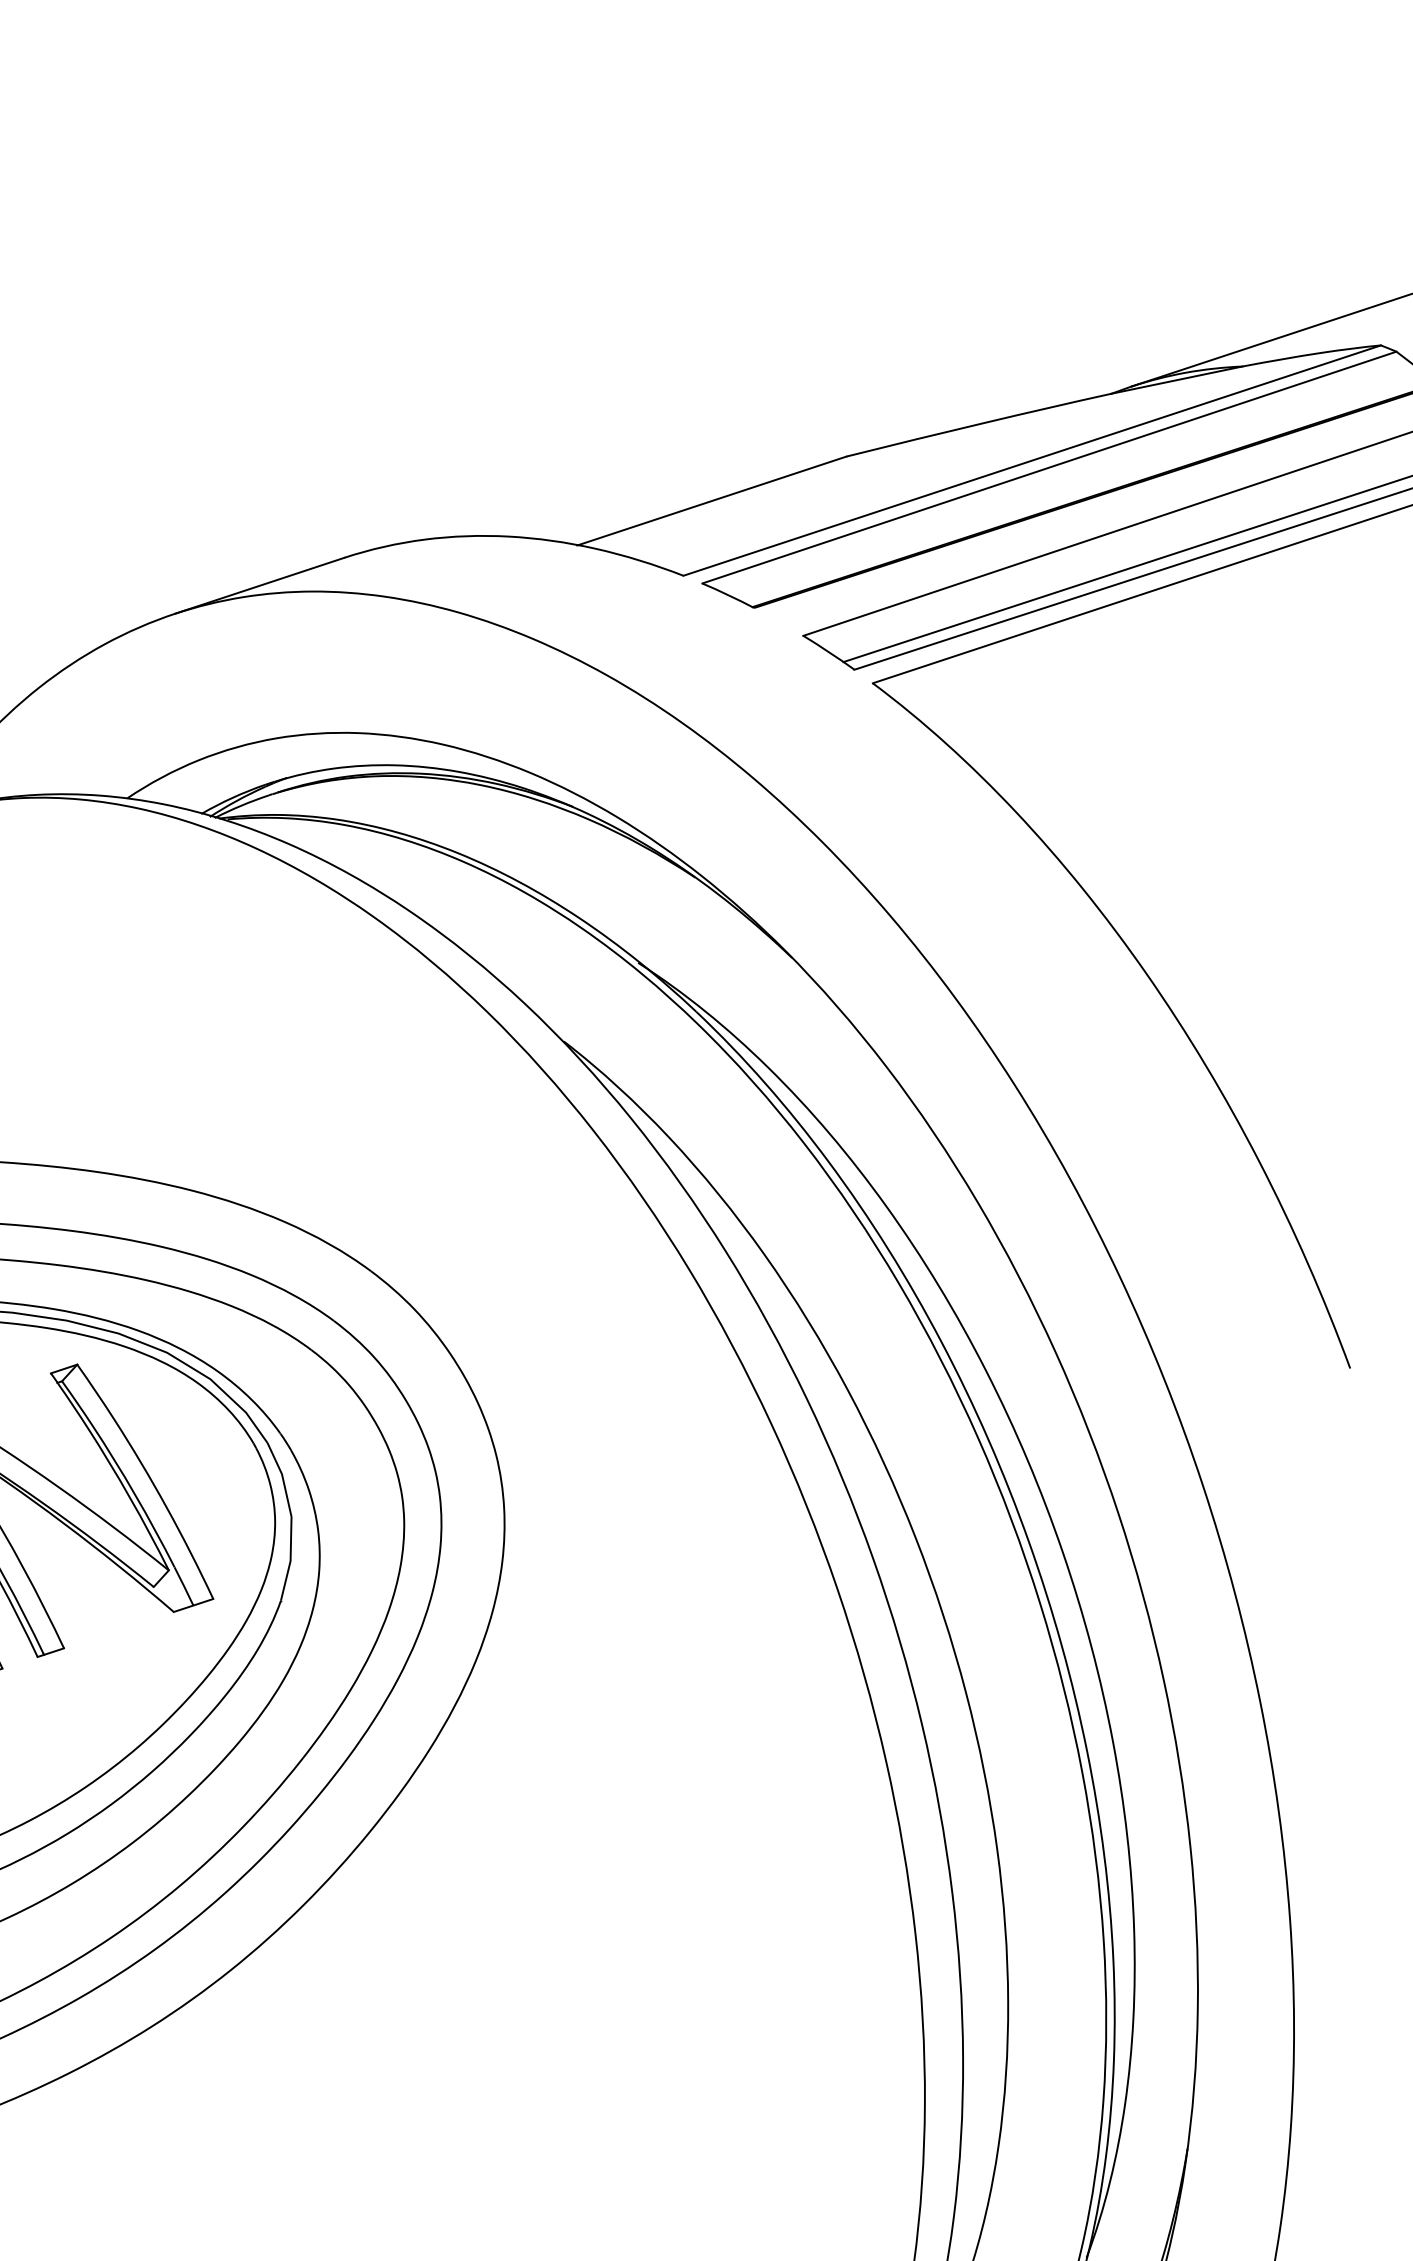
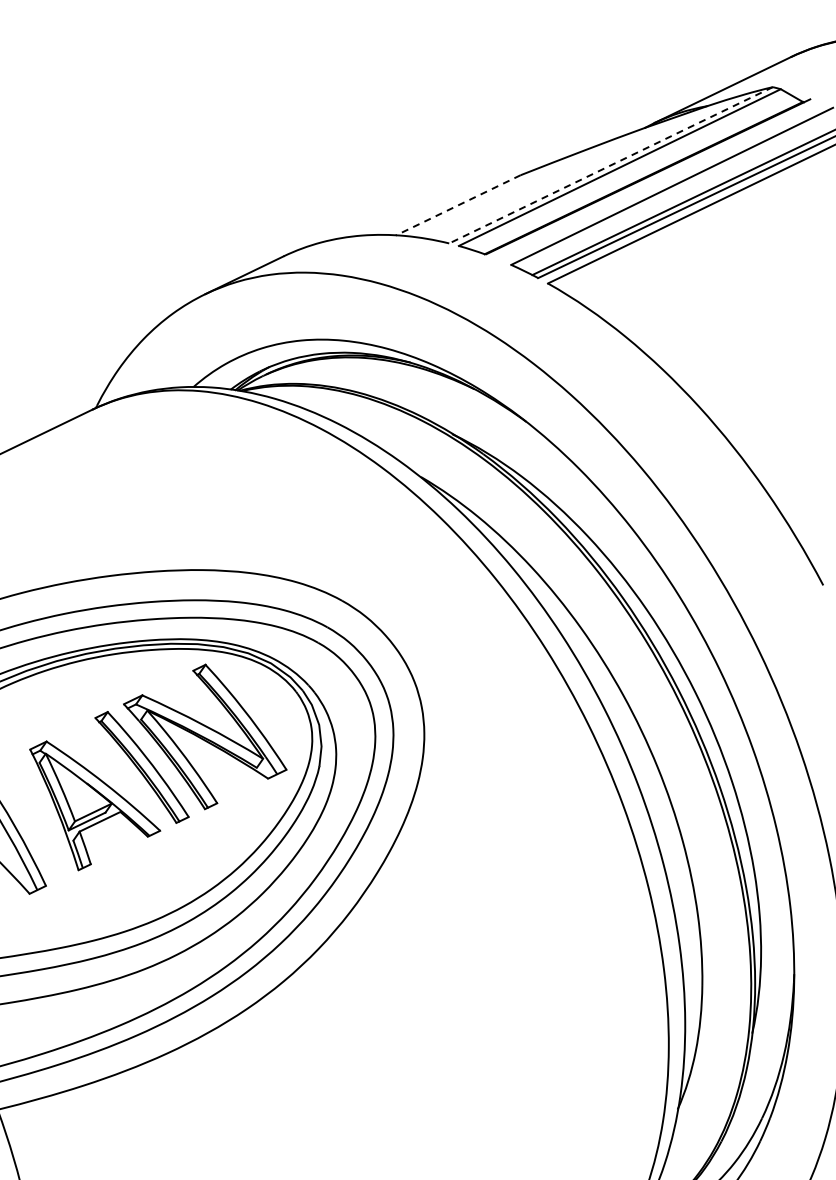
line: (1033, 461) -> (611, 165), solid -> dashed
line: (710, 501) -> (457, 205), solid -> dashed

